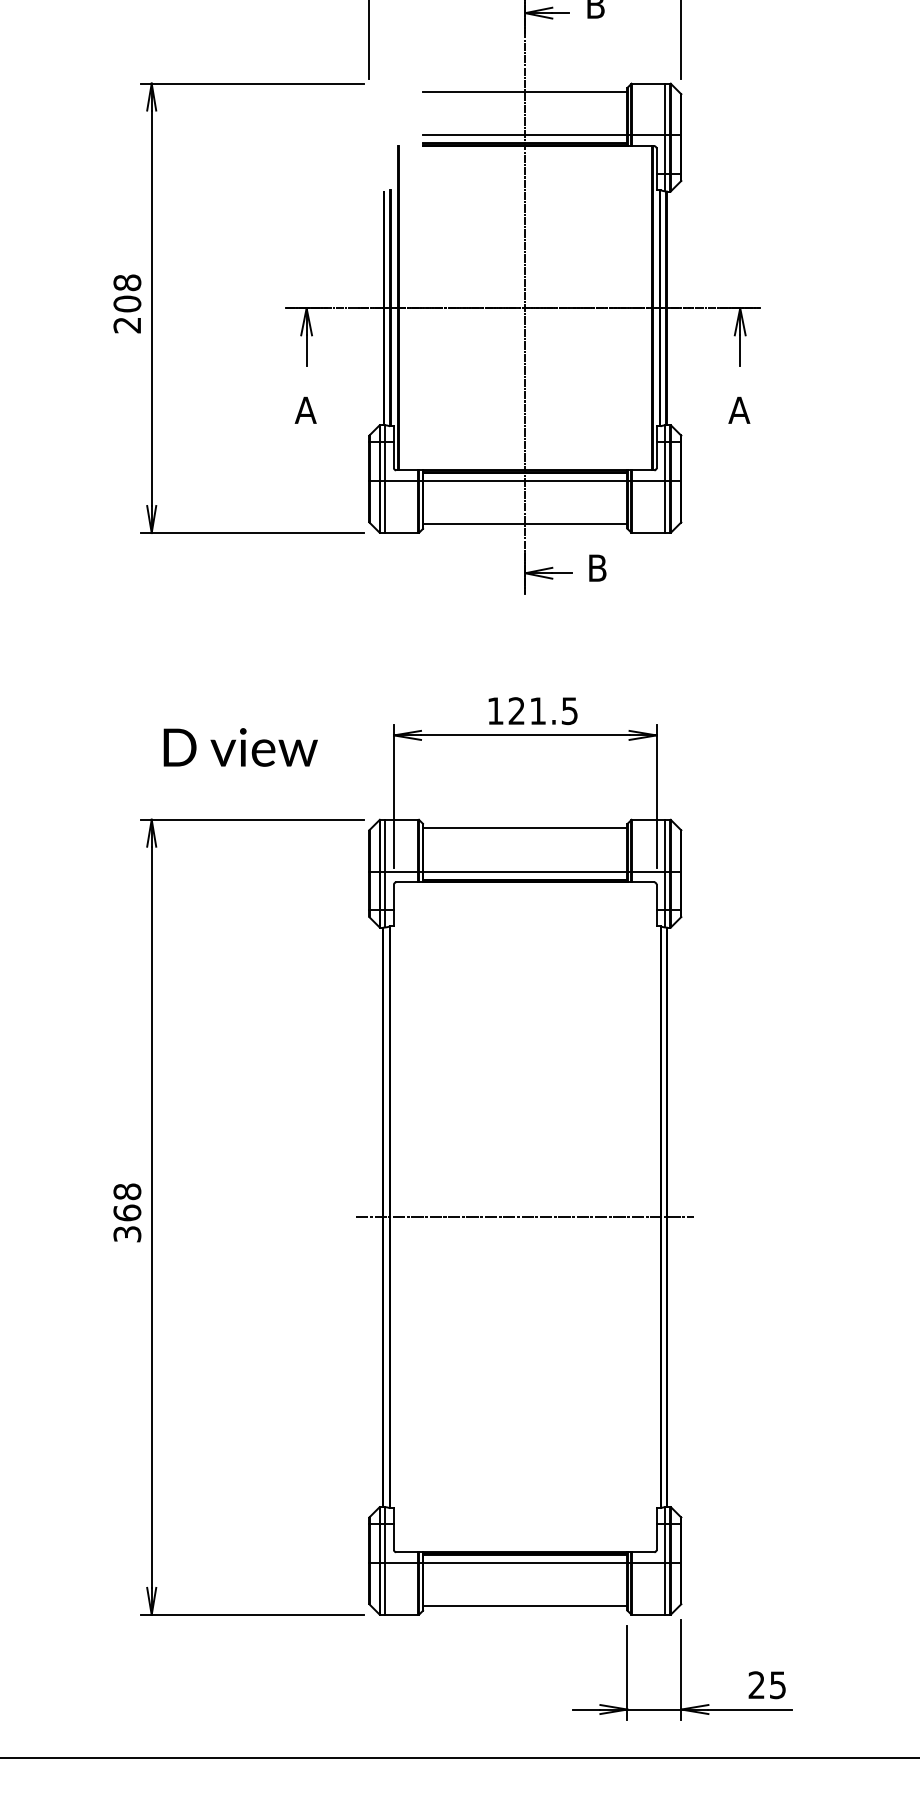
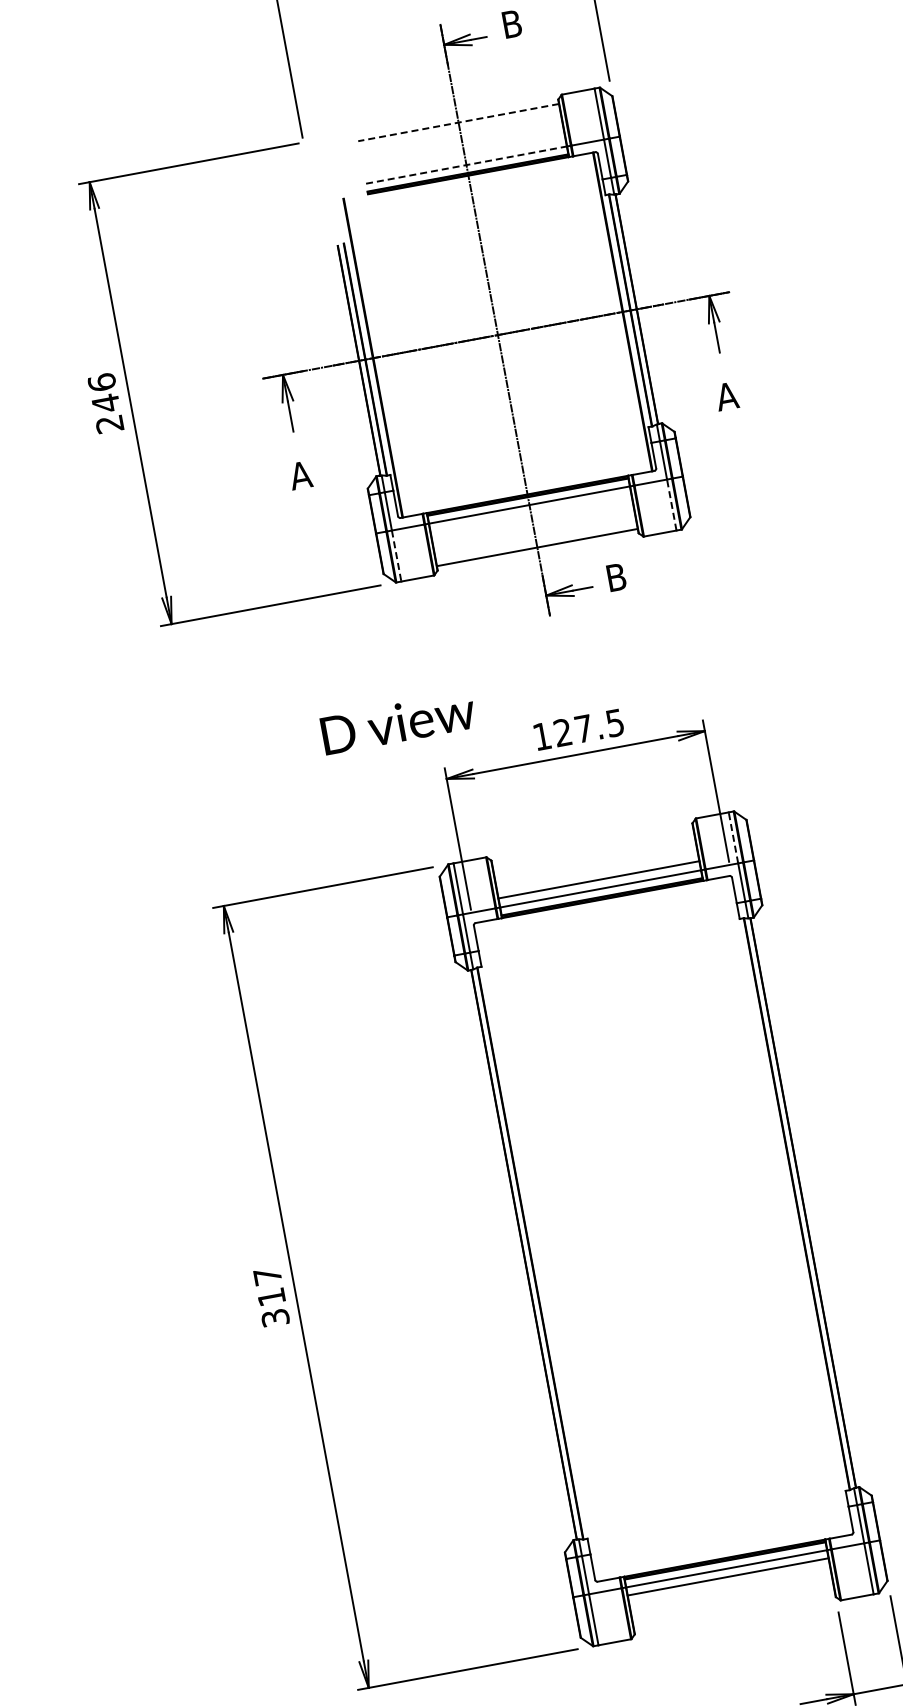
line: (524, 92) -> (457, 123), solid -> dashed
line: (525, 135) -> (466, 165), solid -> dashed
text: (127, 293) -> (104, 393), 208 -> 246
line: (385, 507) -> (396, 556), solid -> dashed
line: (665, 507) -> (672, 505), solid -> dashed
text: (537, 710) -> (583, 728), 121.5 -> 127.5
text: (240, 747) -> (398, 722), moved
line: (525, 828) -> (599, 879), moved
line: (665, 845) -> (733, 837), solid -> dashed
text: (127, 1202) -> (269, 1286), 368 -> 317
line: (525, 1217) -> (663, 1229), removed
line: (525, 1606) -> (728, 1577), moved

